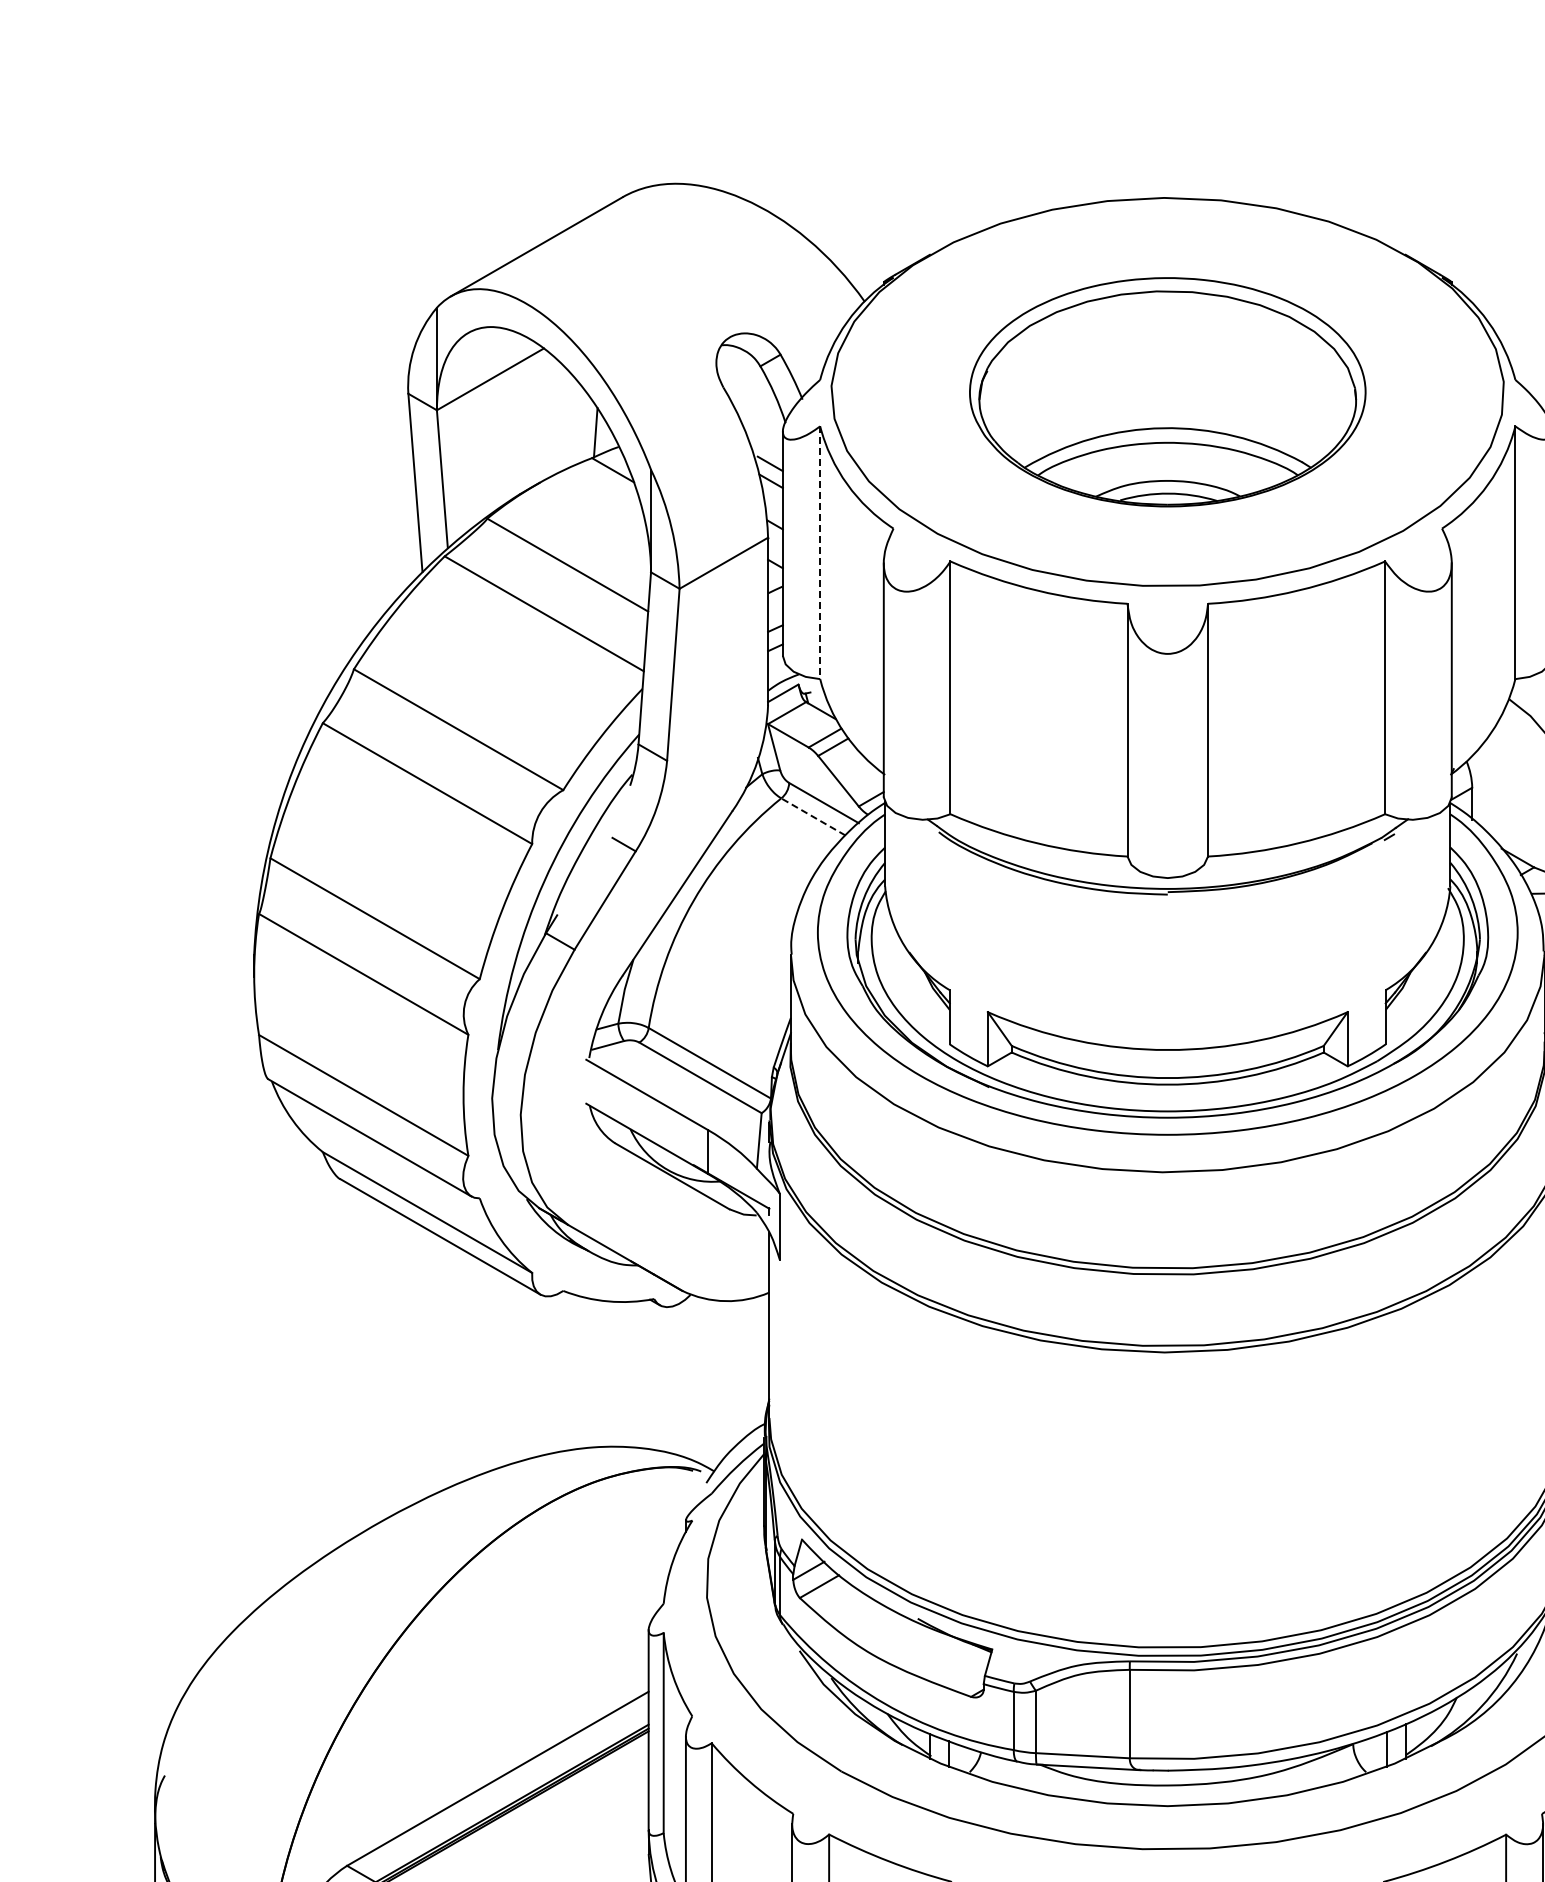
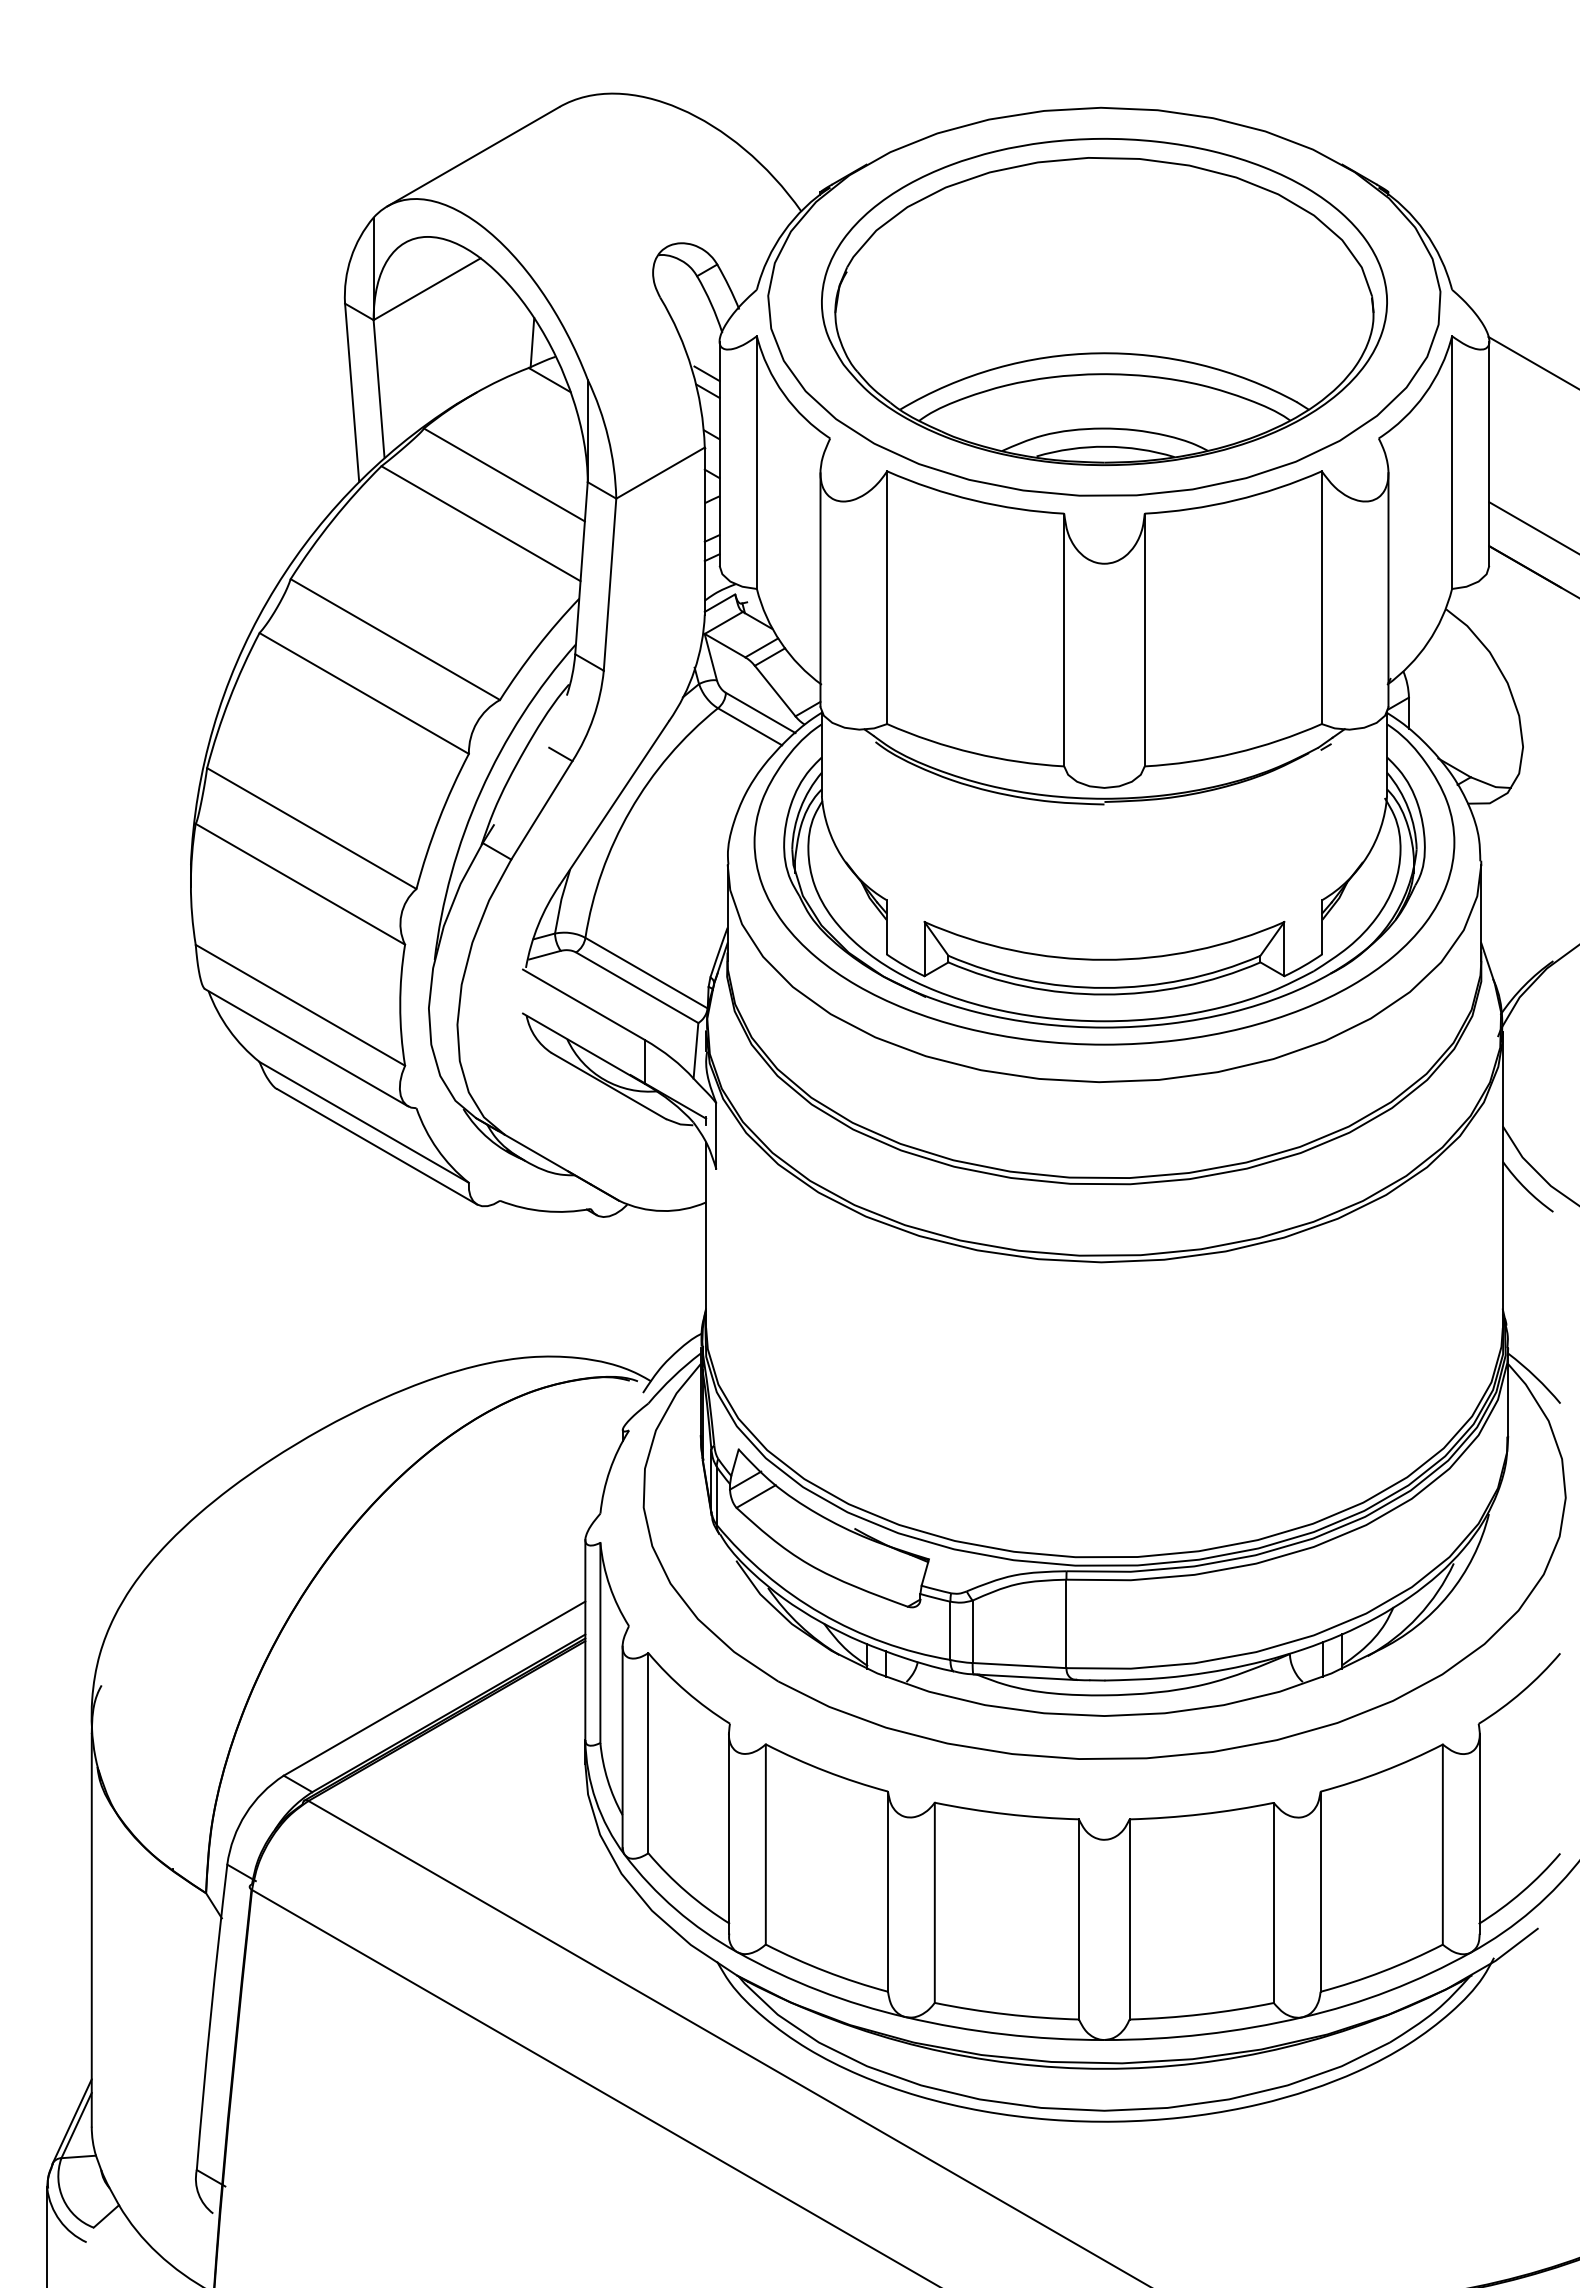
part: (1167, 392) -> (1104, 302), size x1.43
line: (819, 553) -> (756, 463), dashed -> solid
line: (812, 816) -> (749, 726), dashed -> solid

